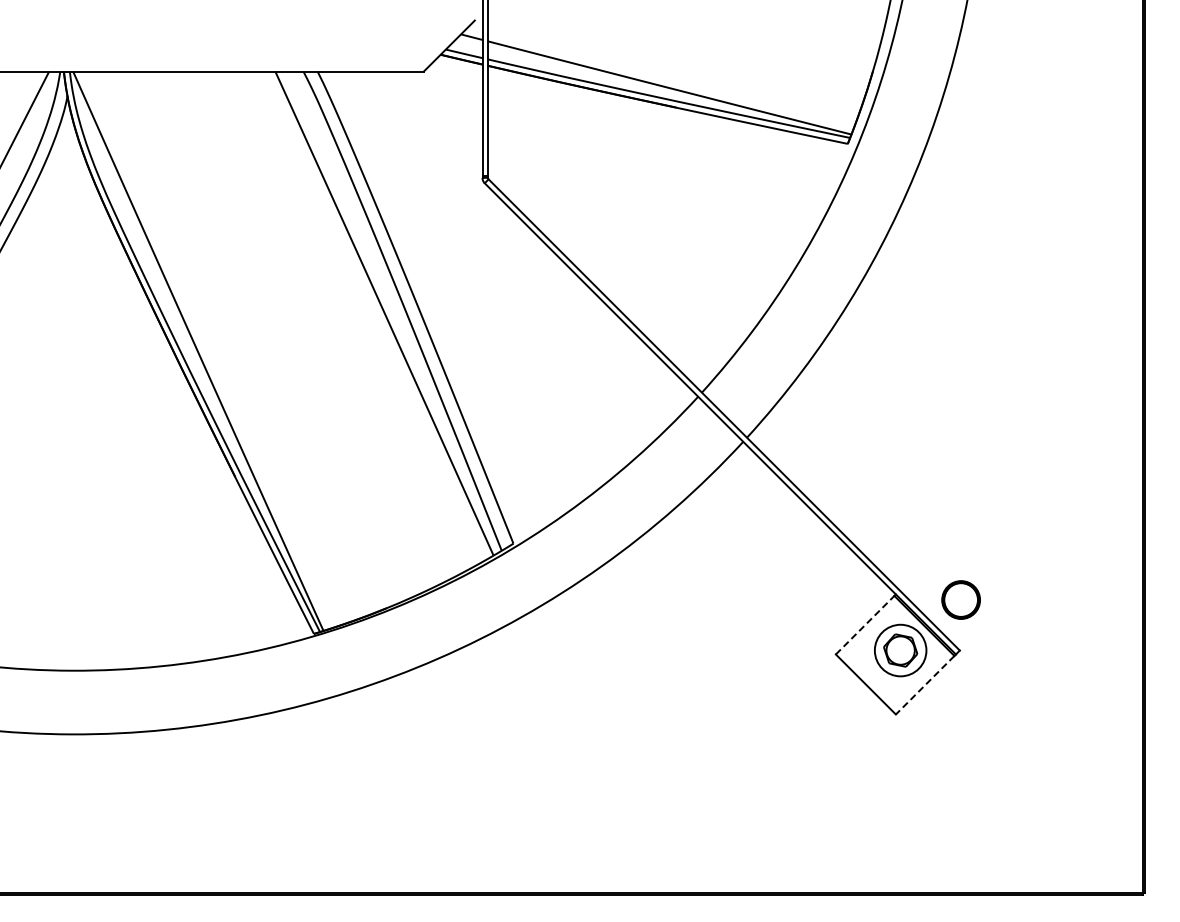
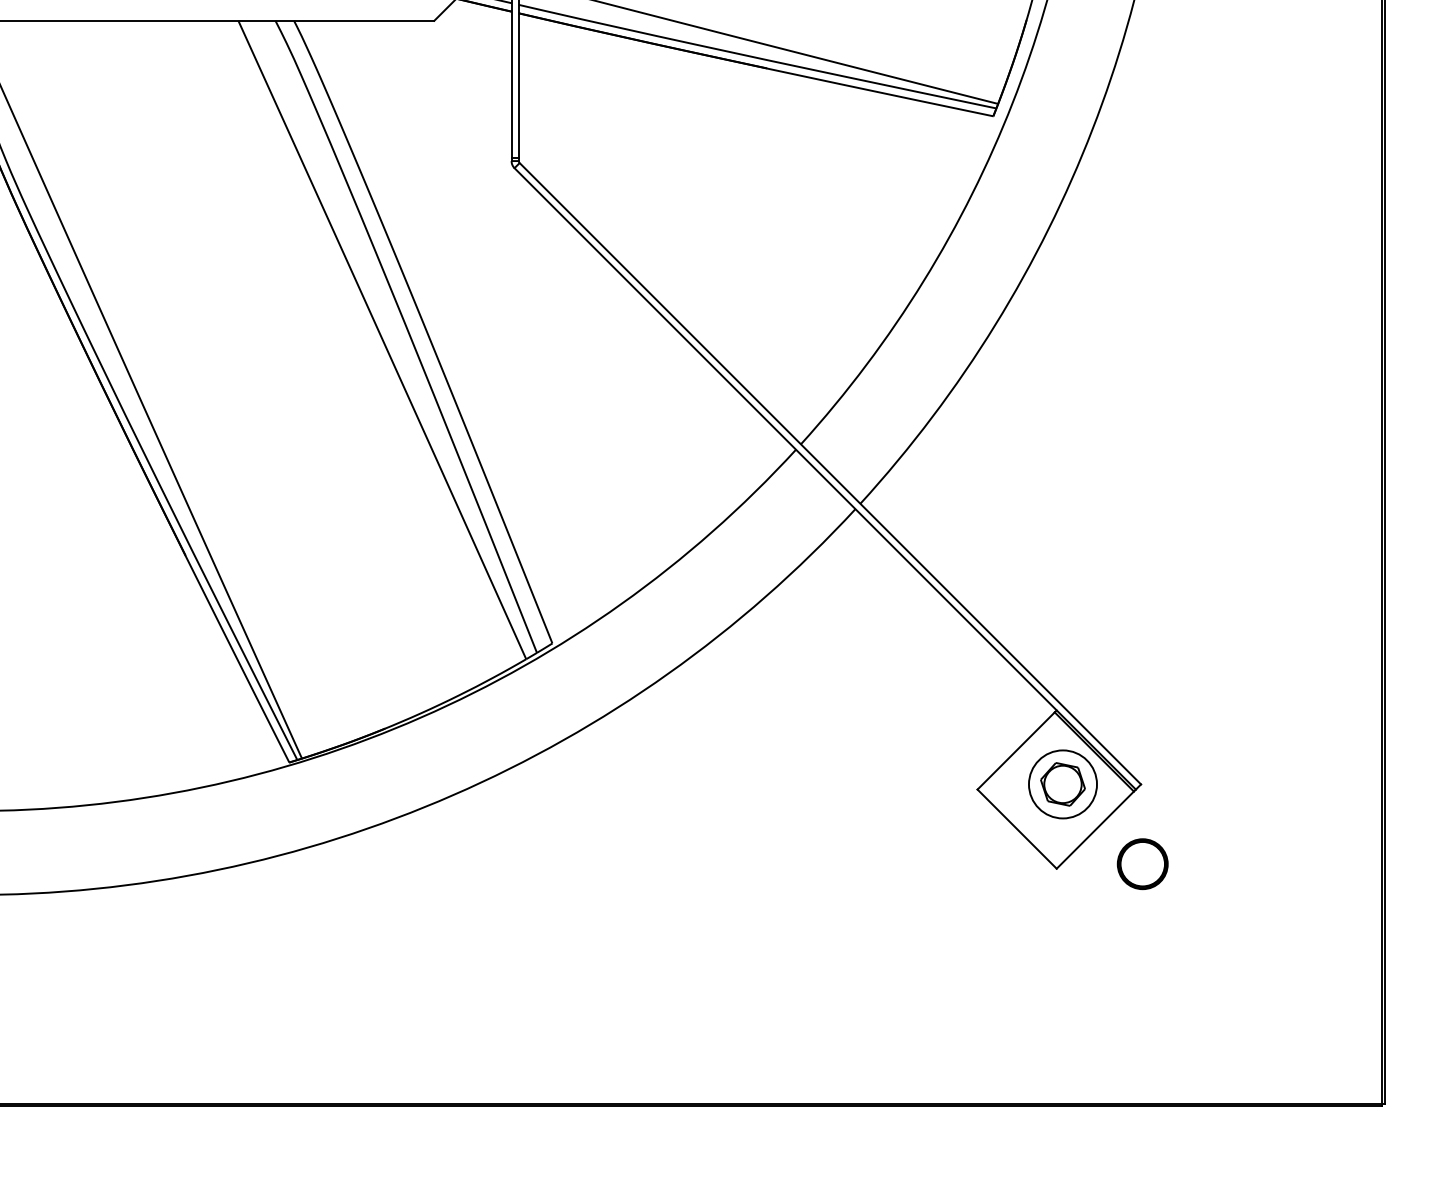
part: (960, 599) -> (1141, 863), moved
line: (865, 624) -> (1016, 750), dashed -> solid
line: (924, 685) -> (1094, 830), dashed -> solid

